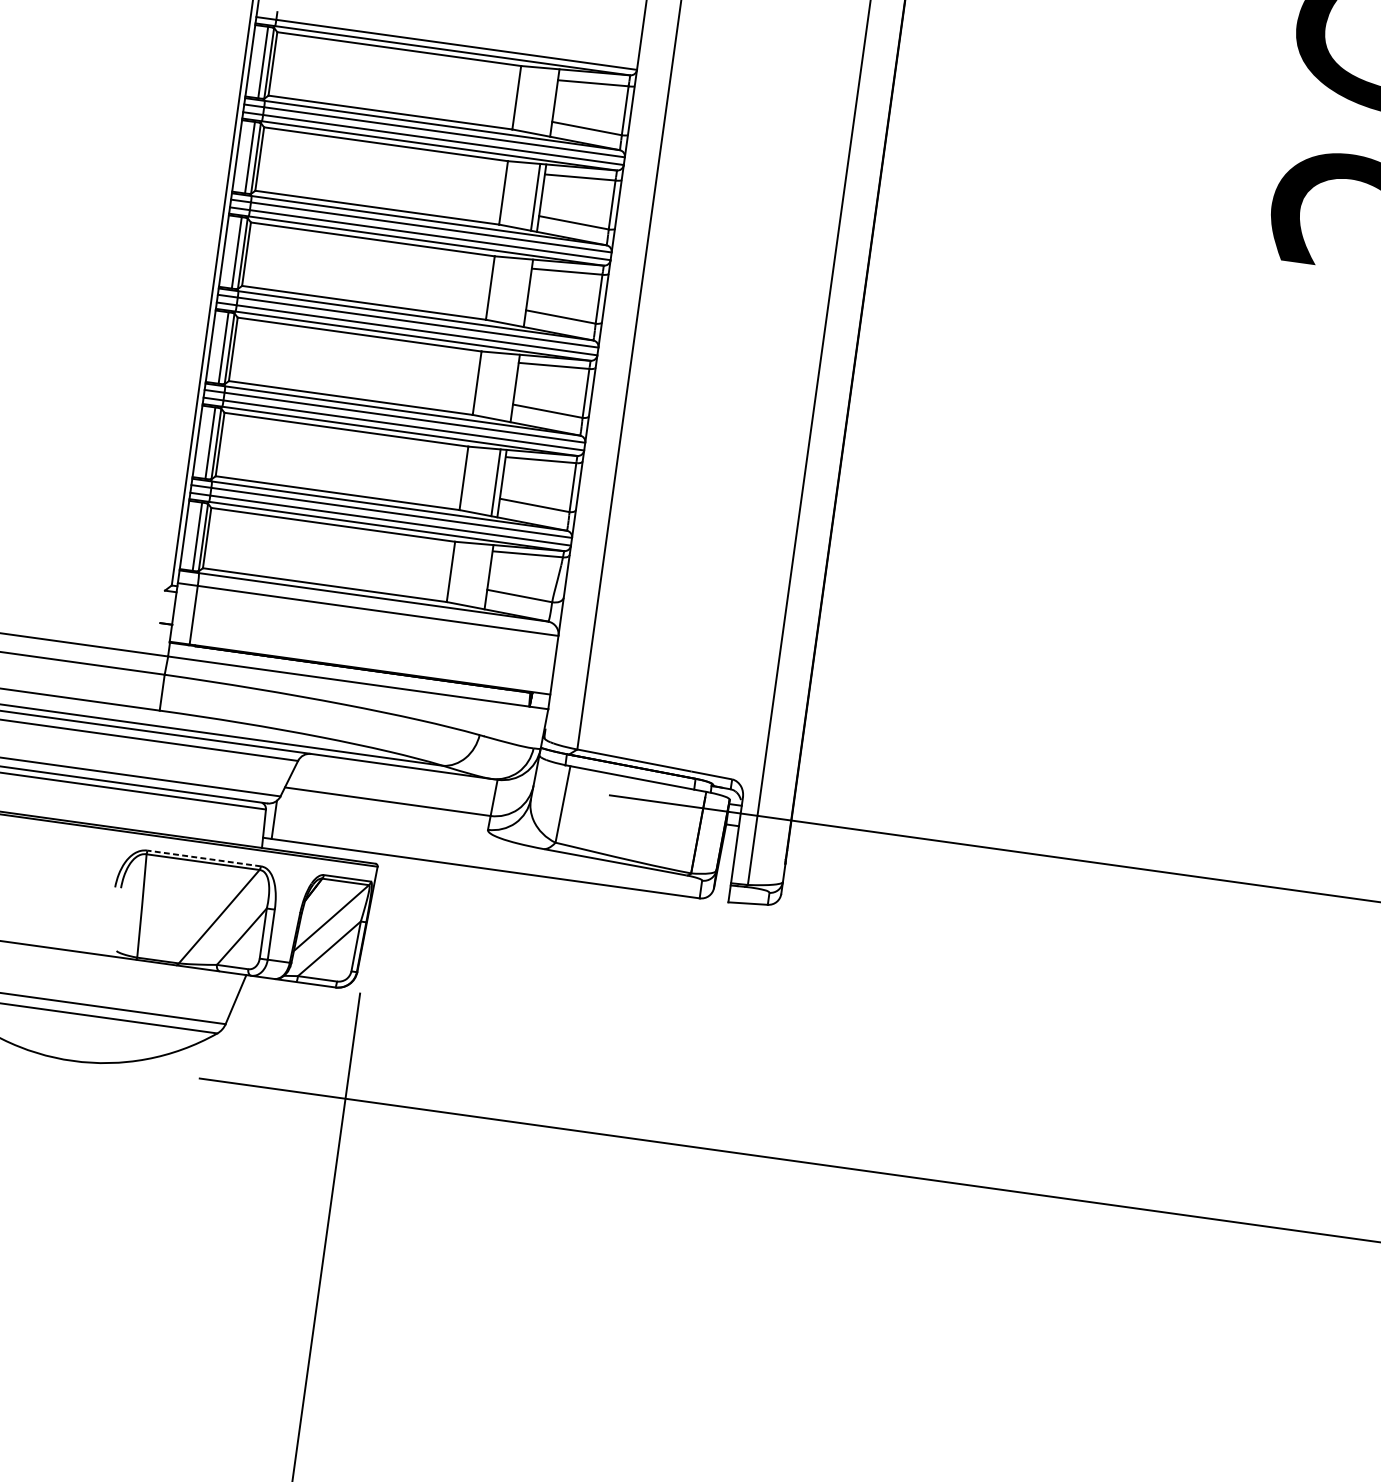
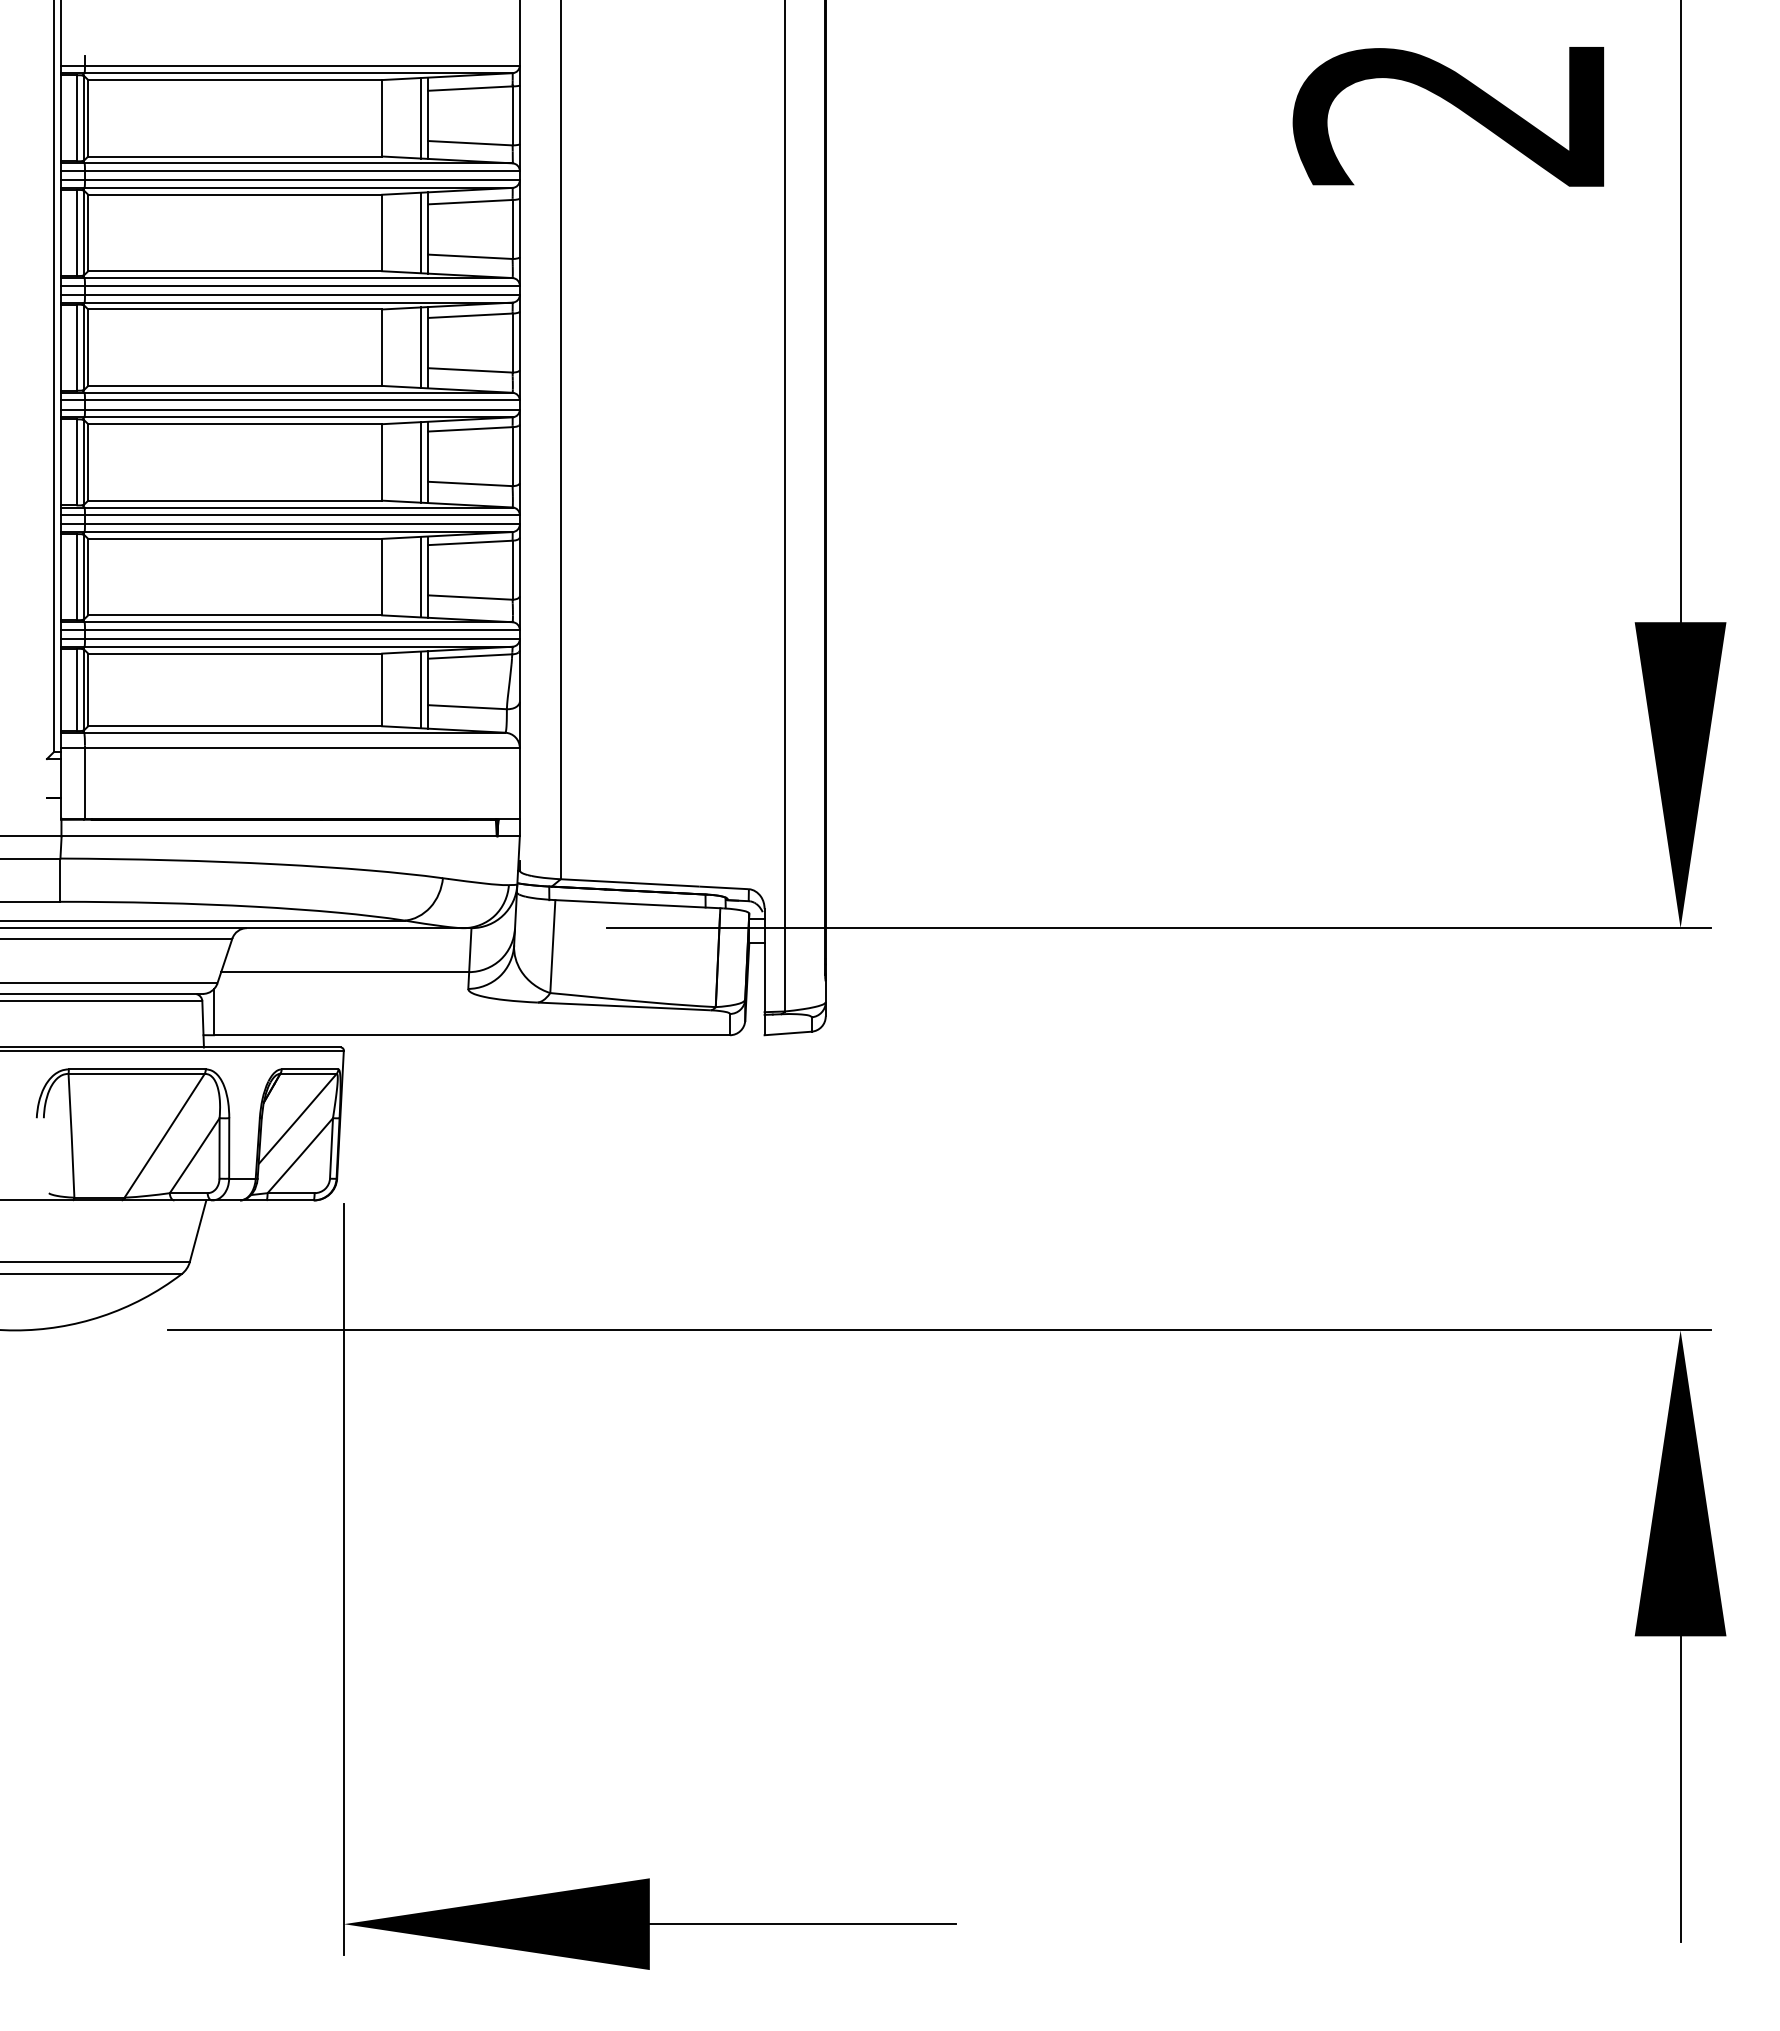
line: (548, 102) -> (420, 118), added
line: (522, 292) -> (420, 347), added
line: (508, 387) -> (420, 462), added
line: (482, 575) -> (420, 689), added
line: (203, 858) -> (136, 1069), dashed -> solid

